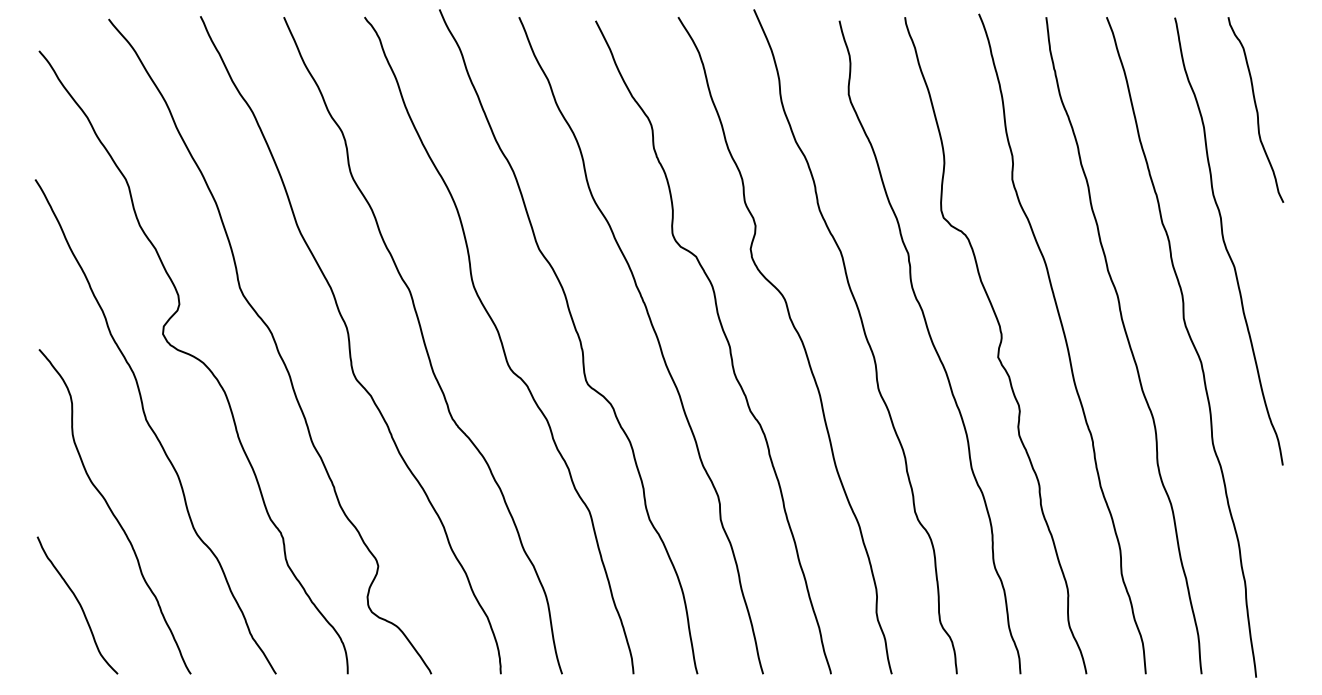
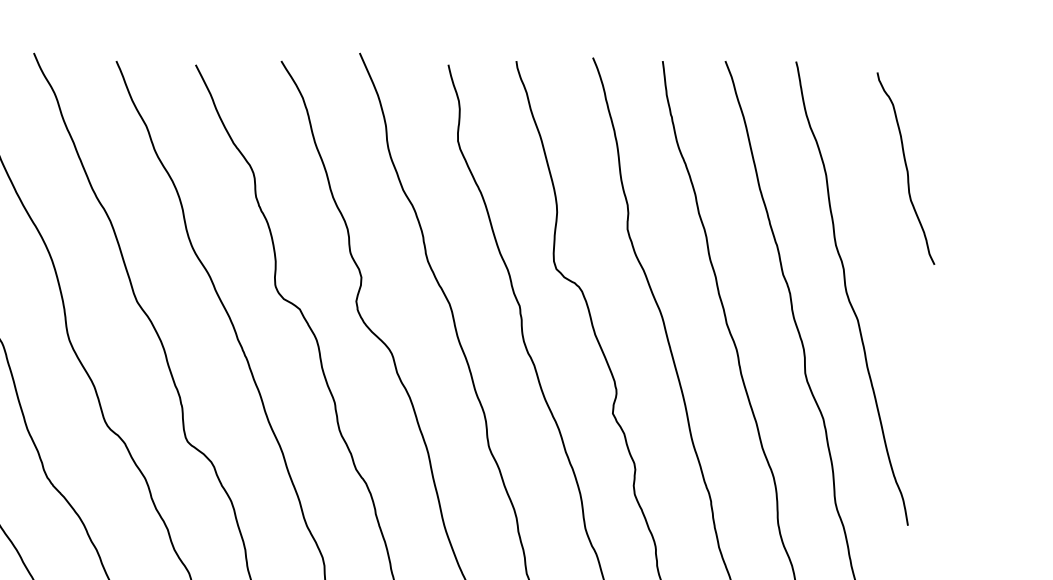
curve: (1255, 109) -> (905, 168), moved

